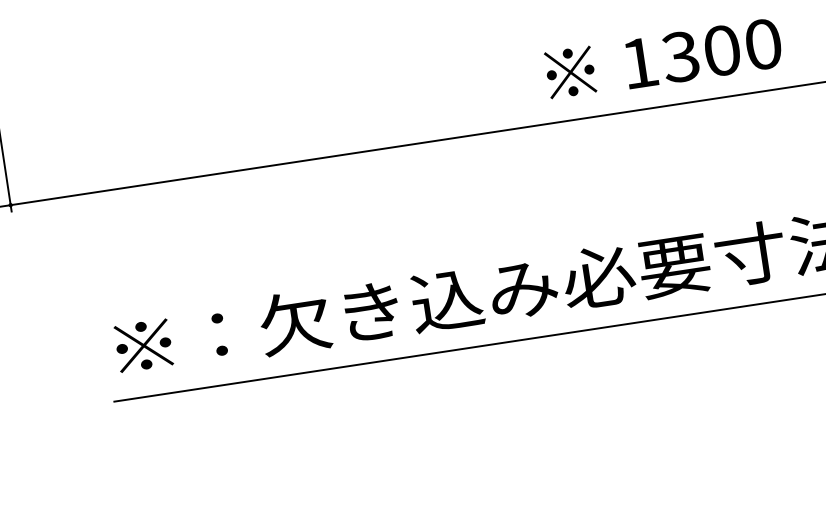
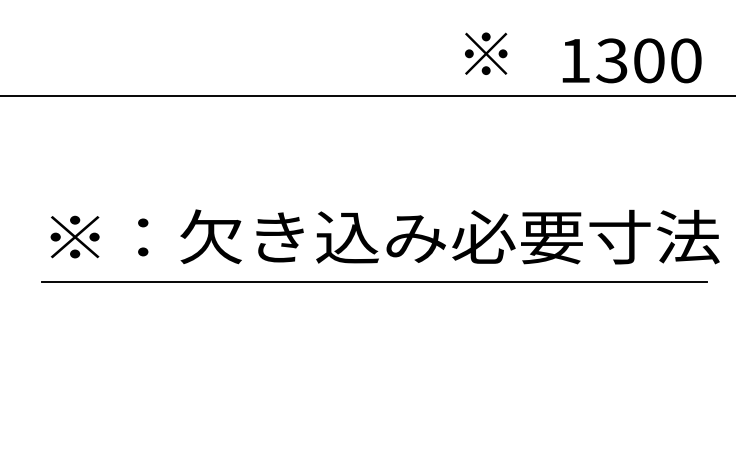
text: (702, 53) -> (631, 60), moved

